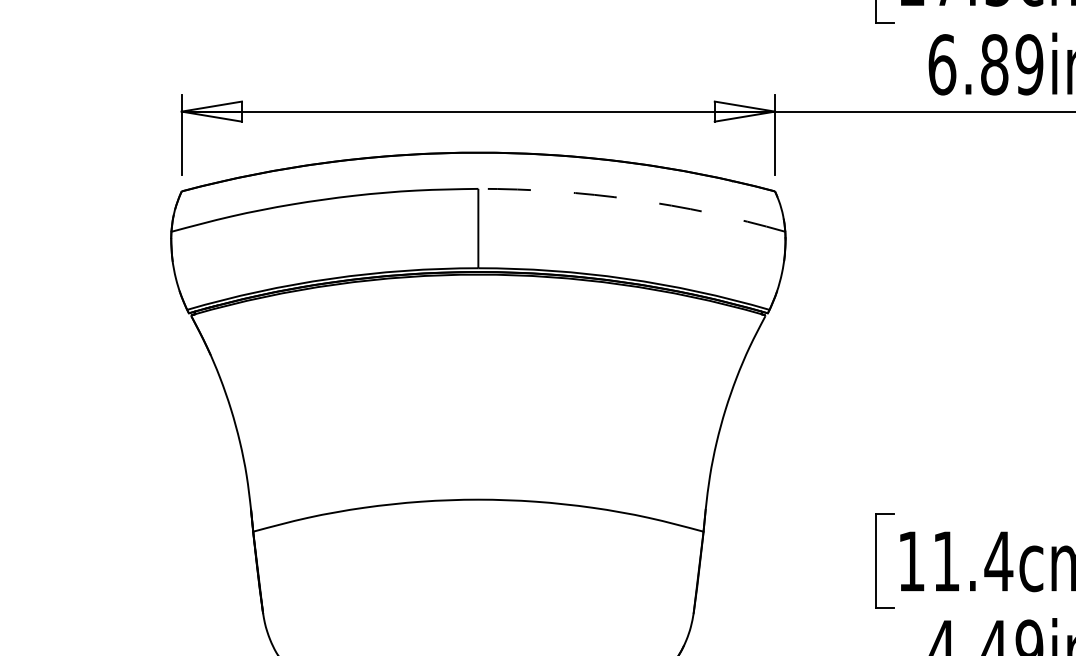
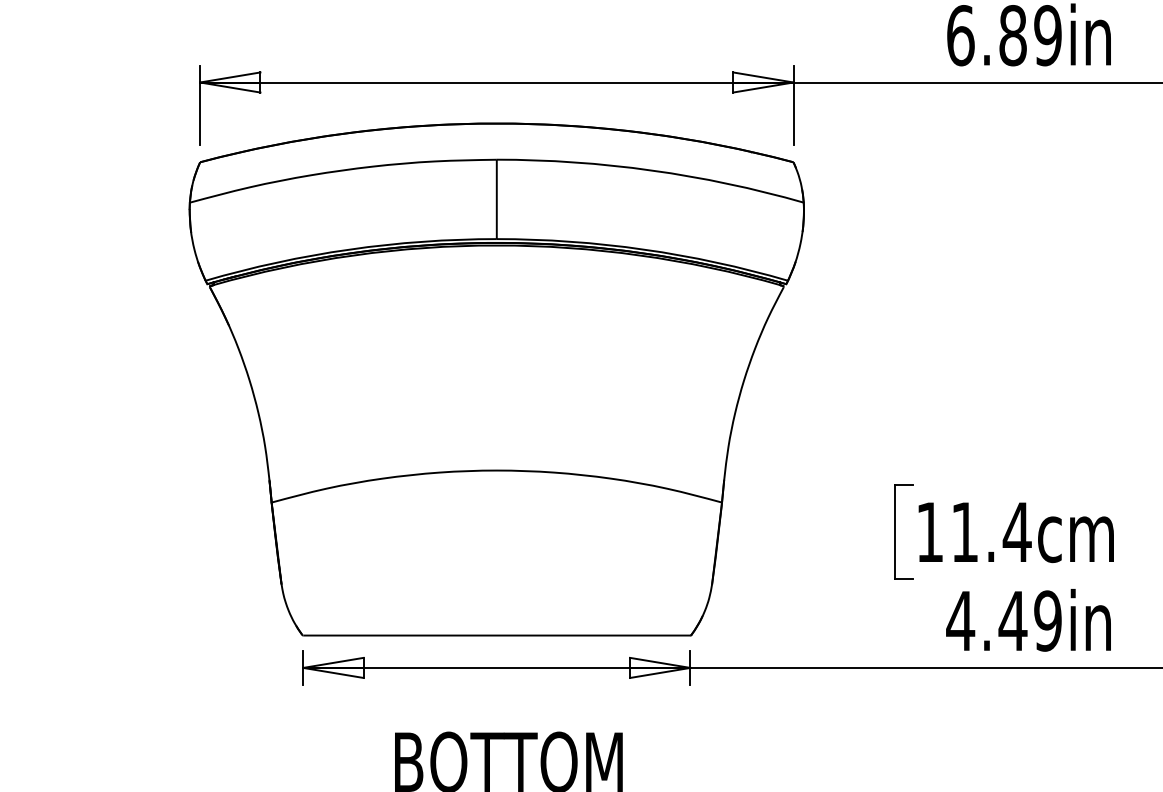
arc: (633, 199) -> (651, 170), dashed -> solid

